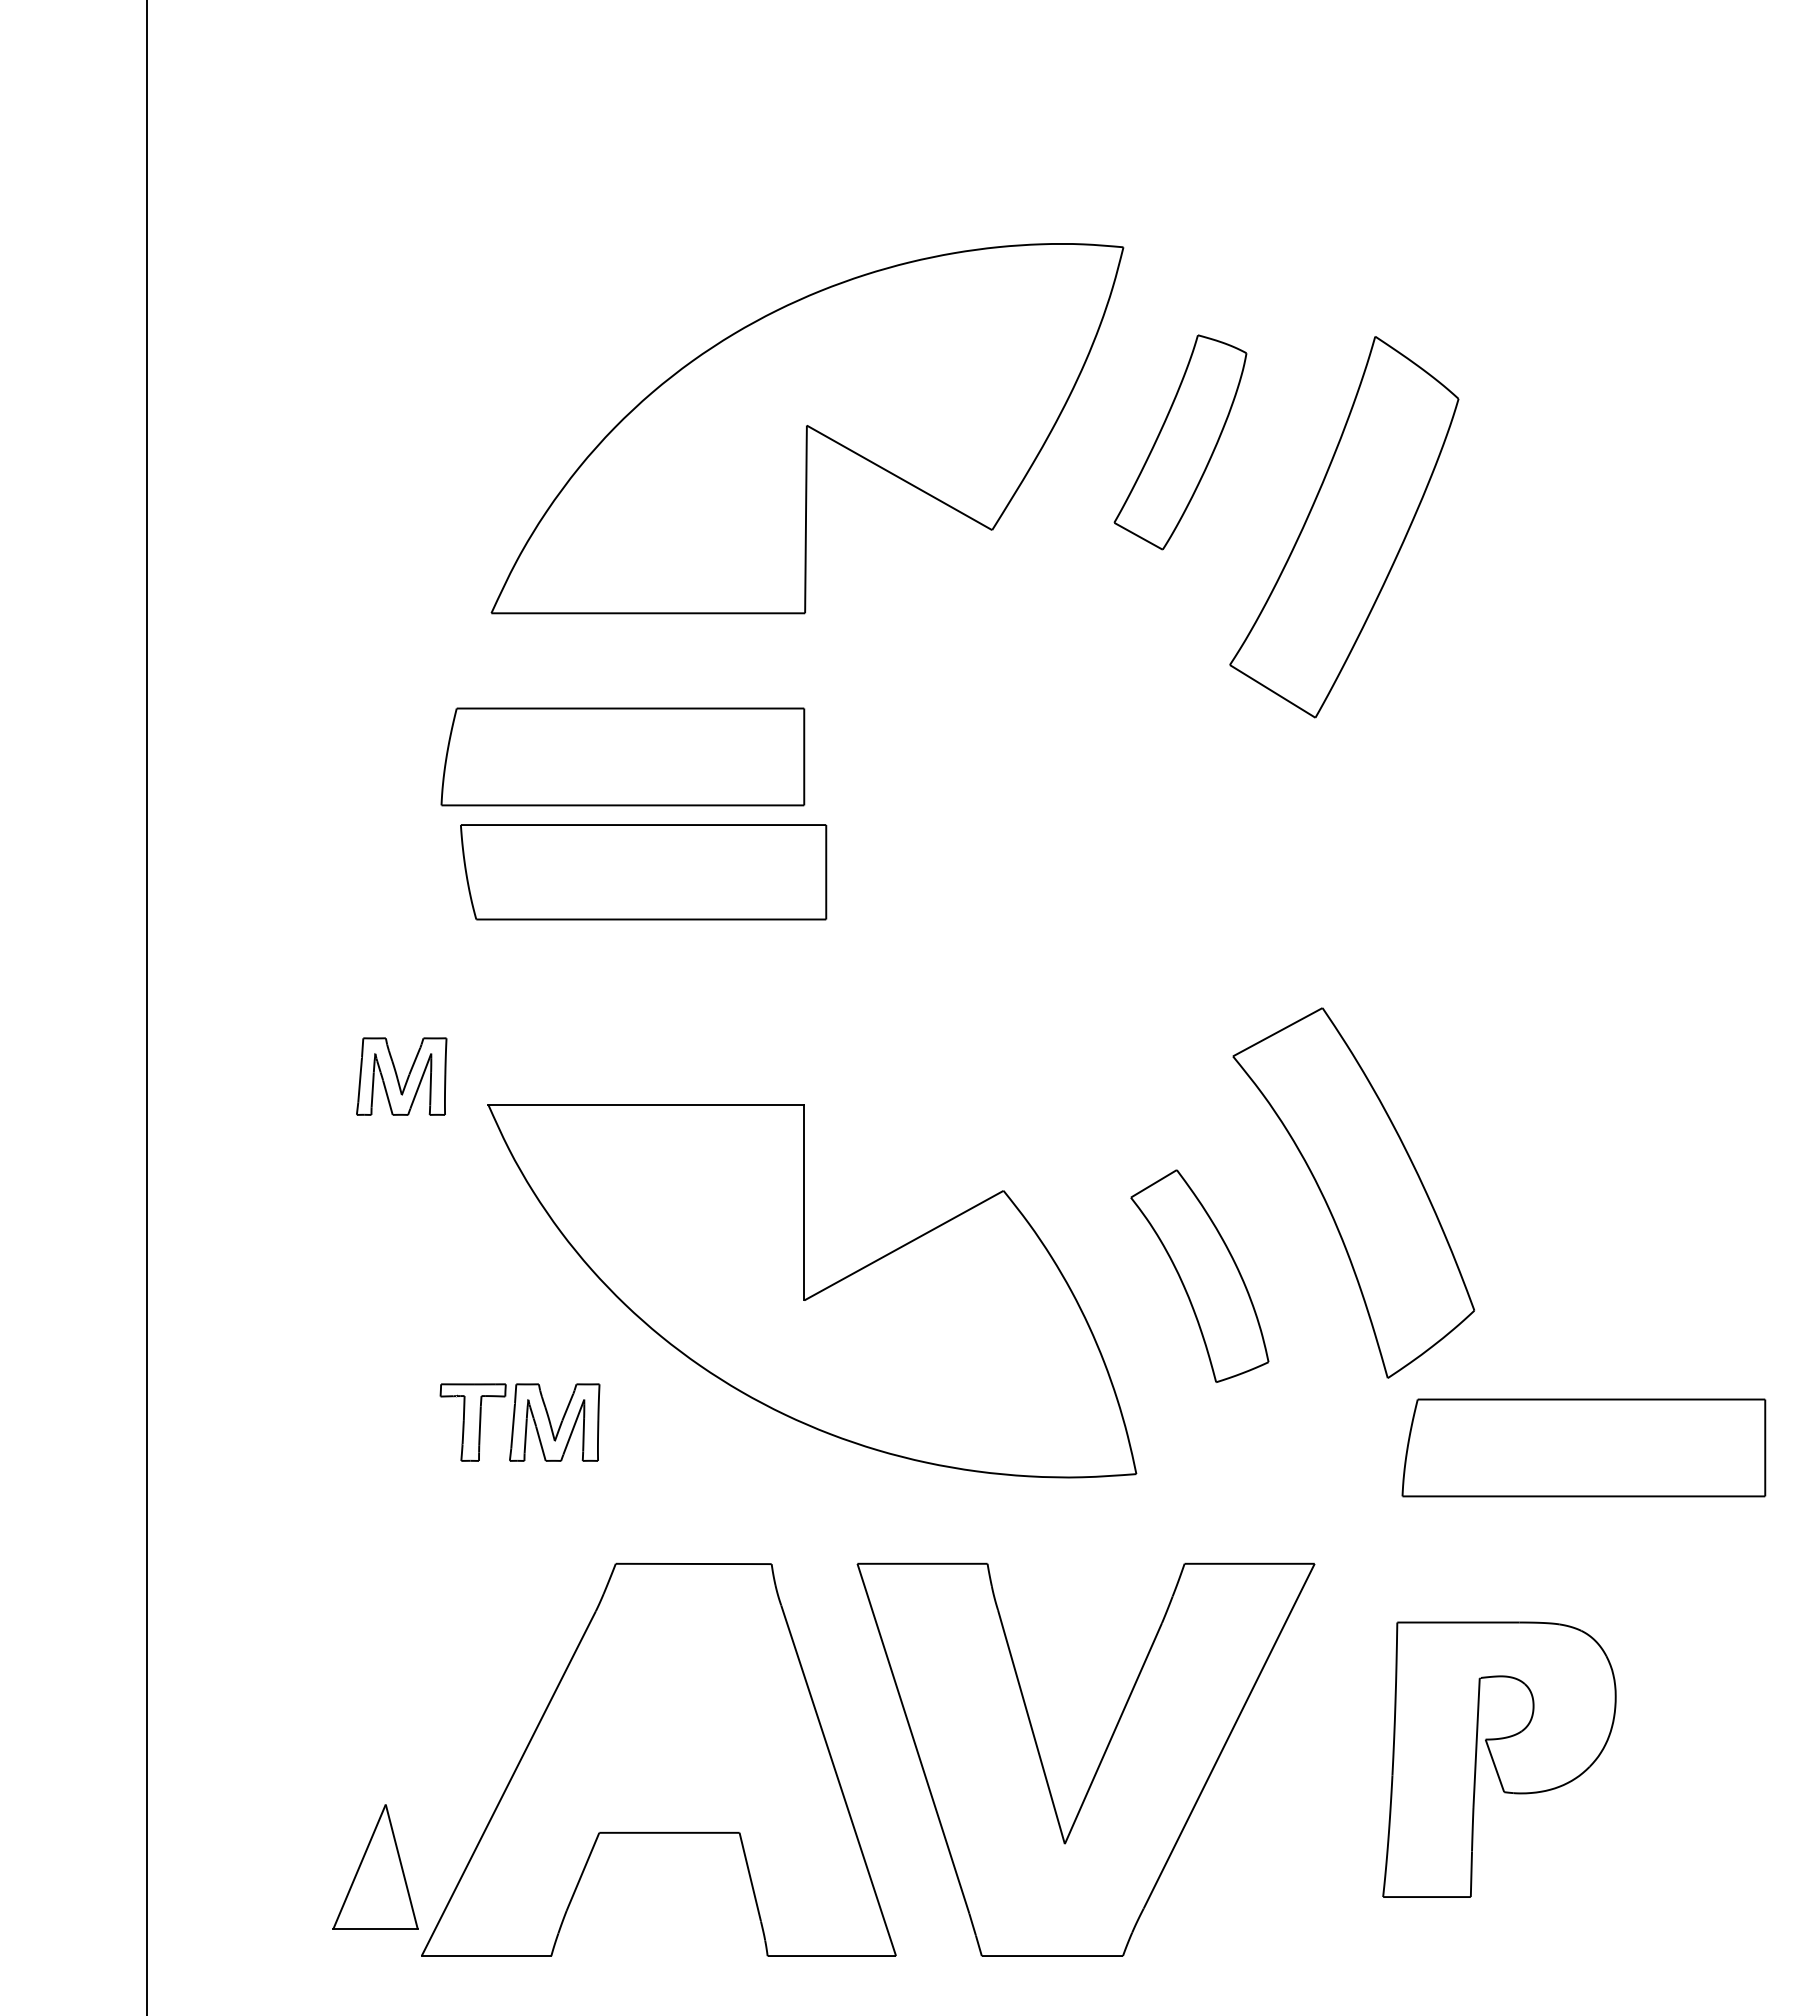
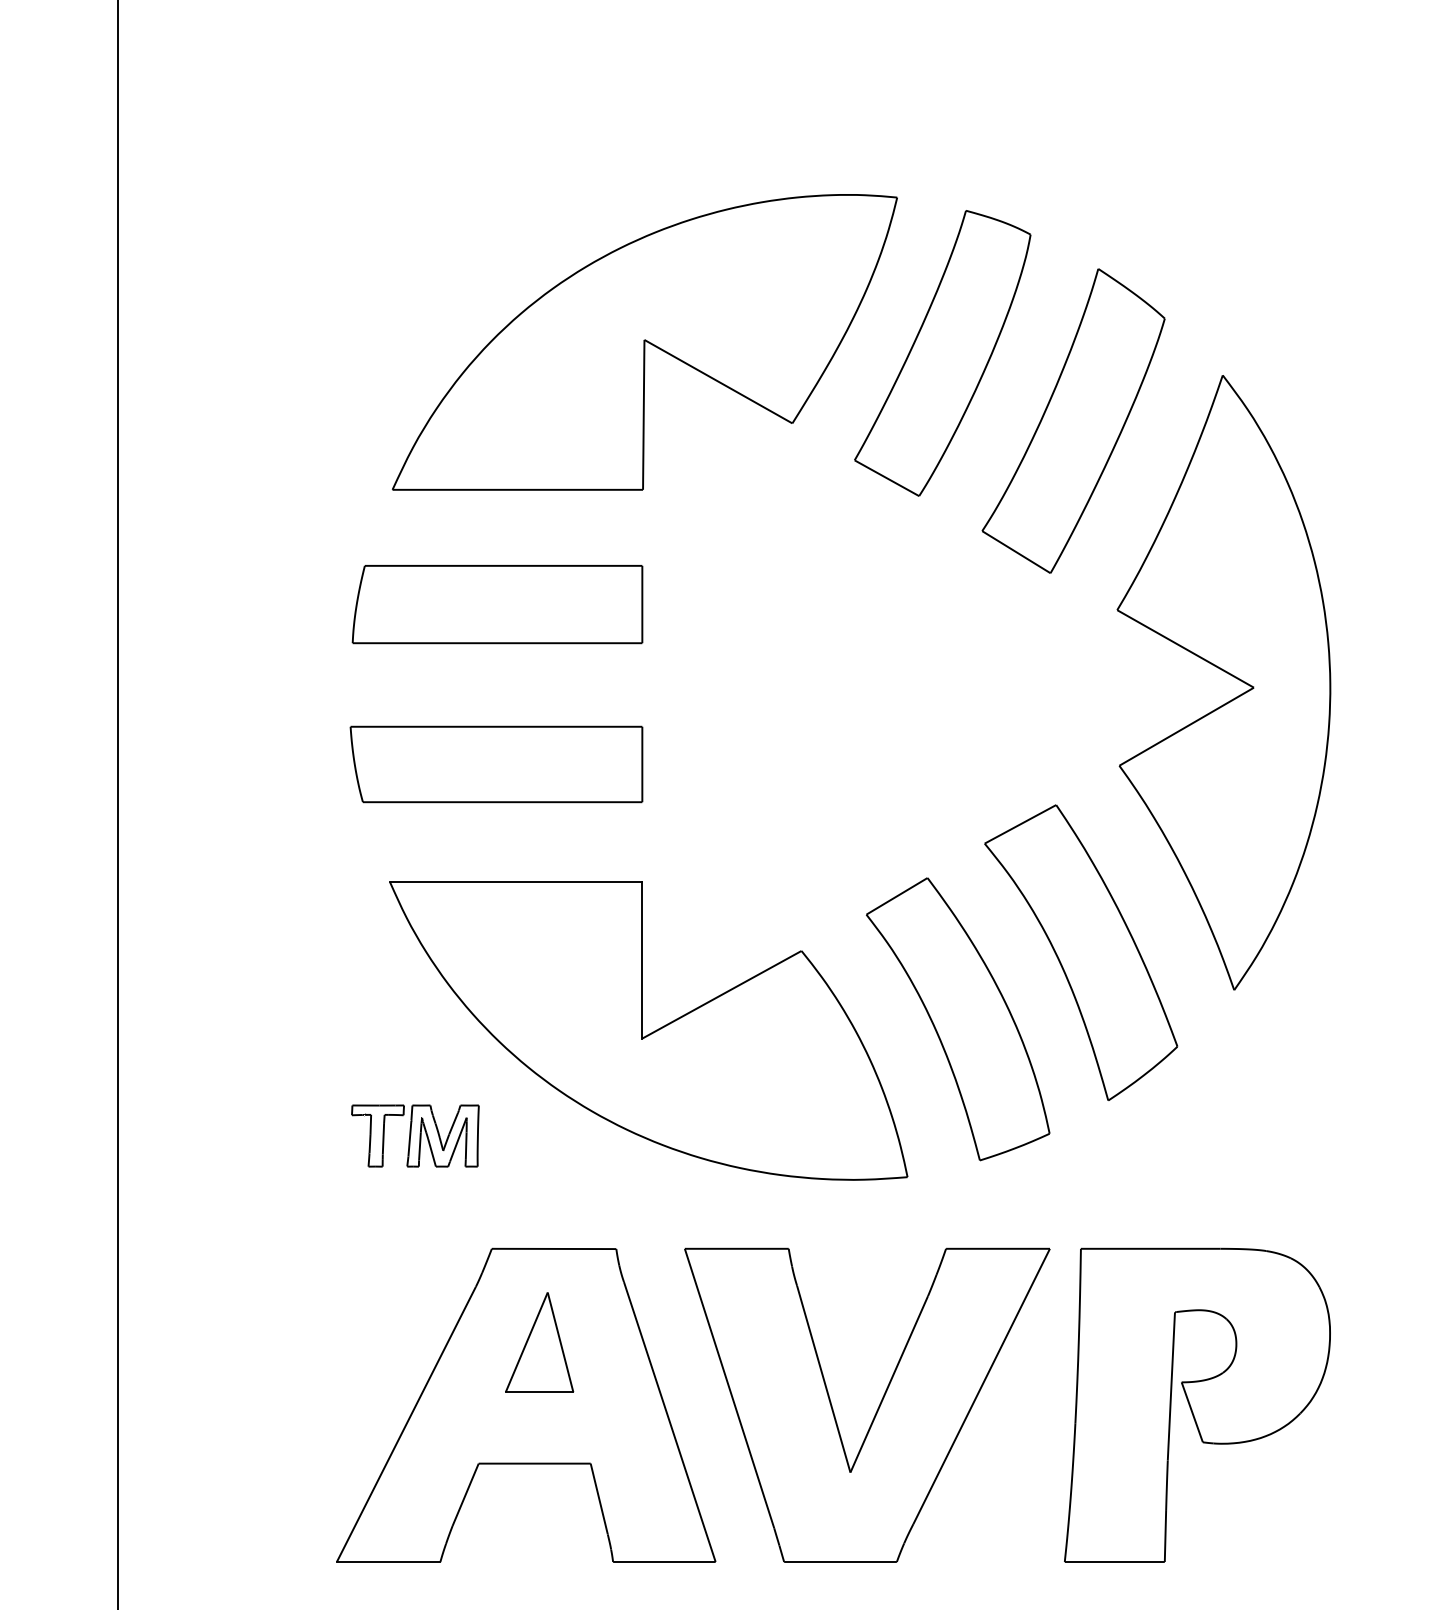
part: (1180, 442) -> (942, 353), size x1.67
part: (1538, 844) -> (1228, 674), added
part: (643, 872) -> (496, 764), moved
part: (401, 1076) -> (320, 859), removed
part: (1199, 1275) -> (957, 1018), size x1.67
part: (1583, 1447) -> (1264, 1155), removed
part: (1499, 1759) -> (1197, 1405), size x1.43
part: (375, 1866) -> (539, 1341), moved

